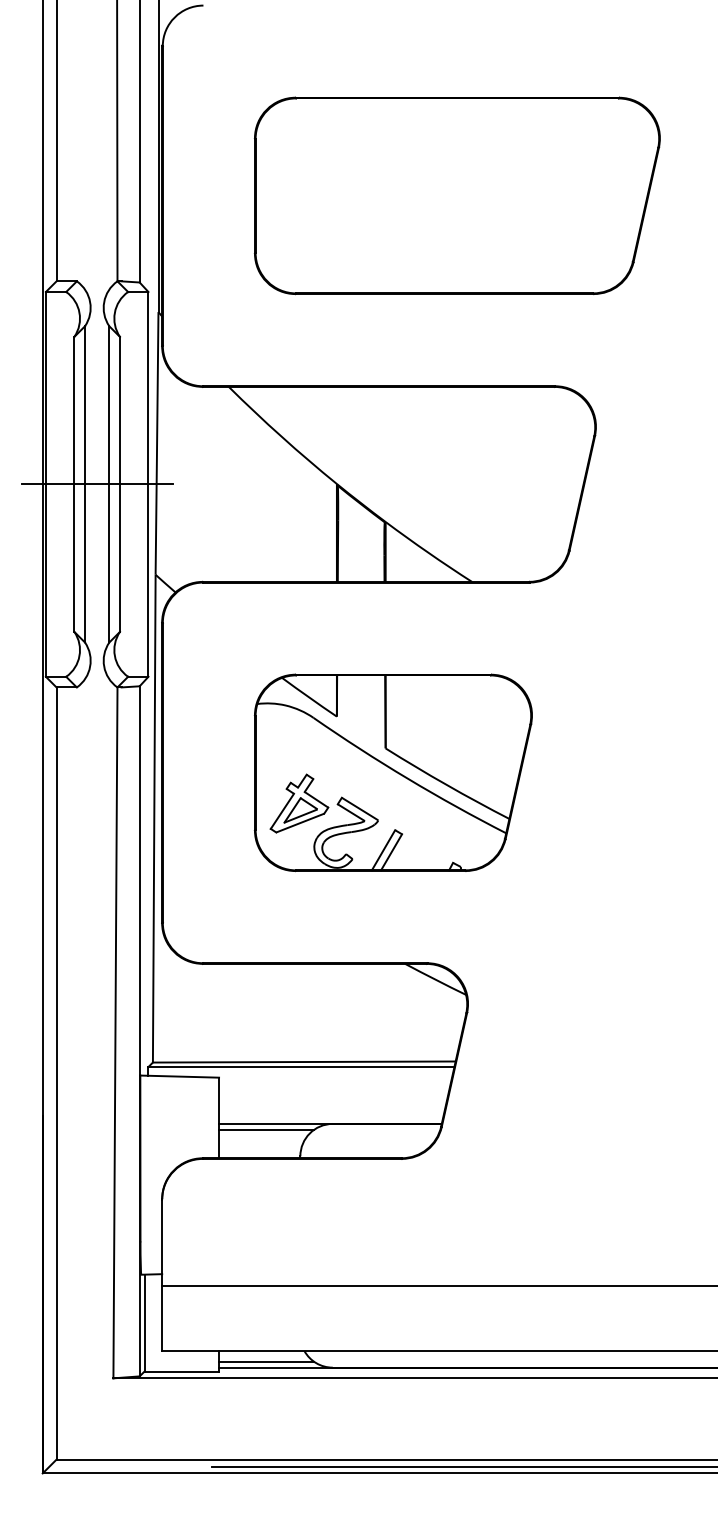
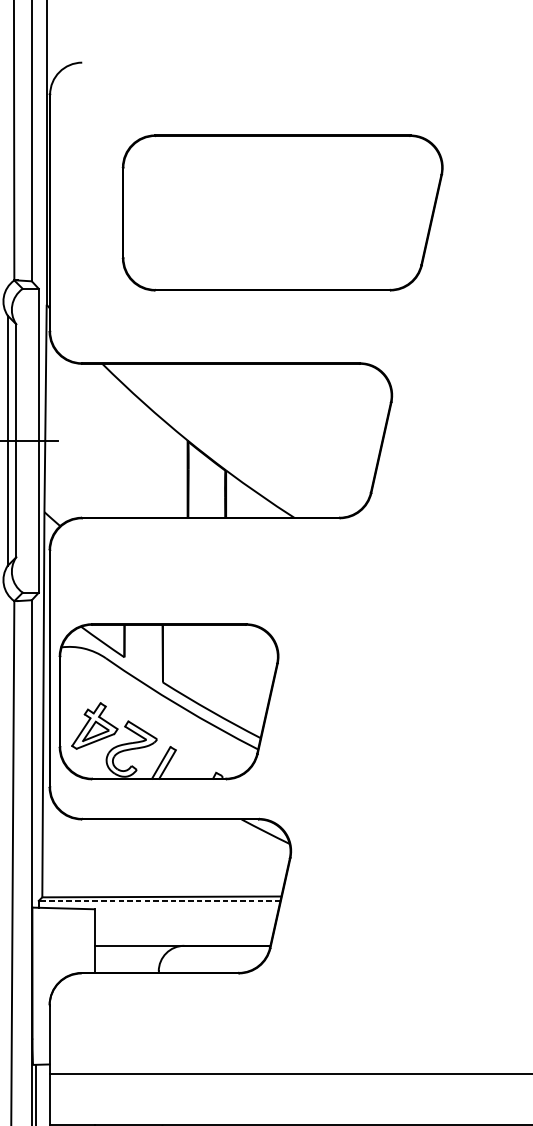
part: (392, 772) -> (168, 701), moved
line: (301, 1067) -> (159, 901), solid -> dashed
line: (266, 1129) -> (132, 950), removed

